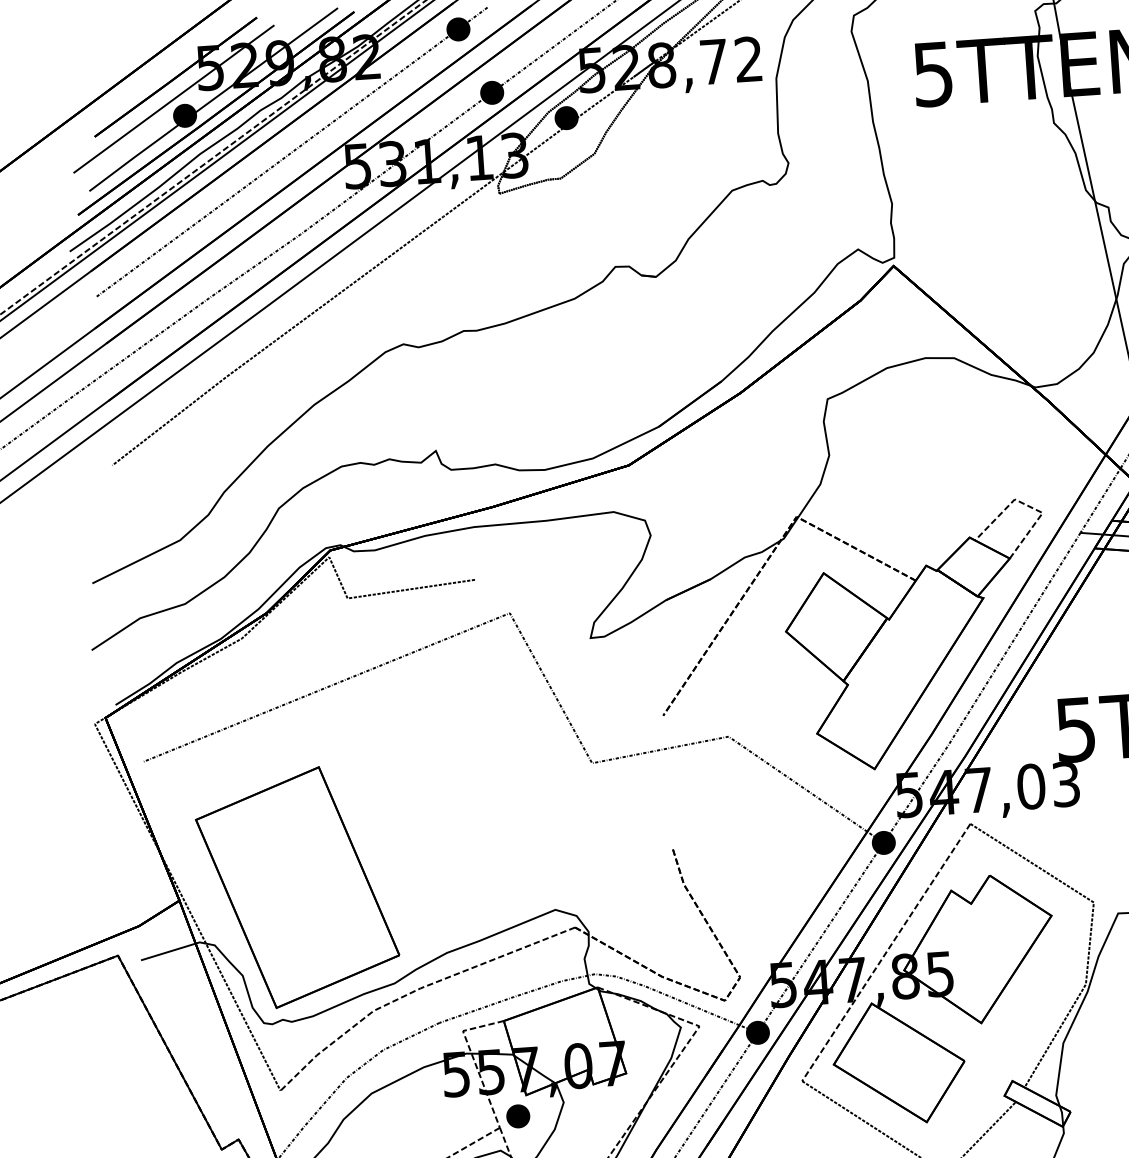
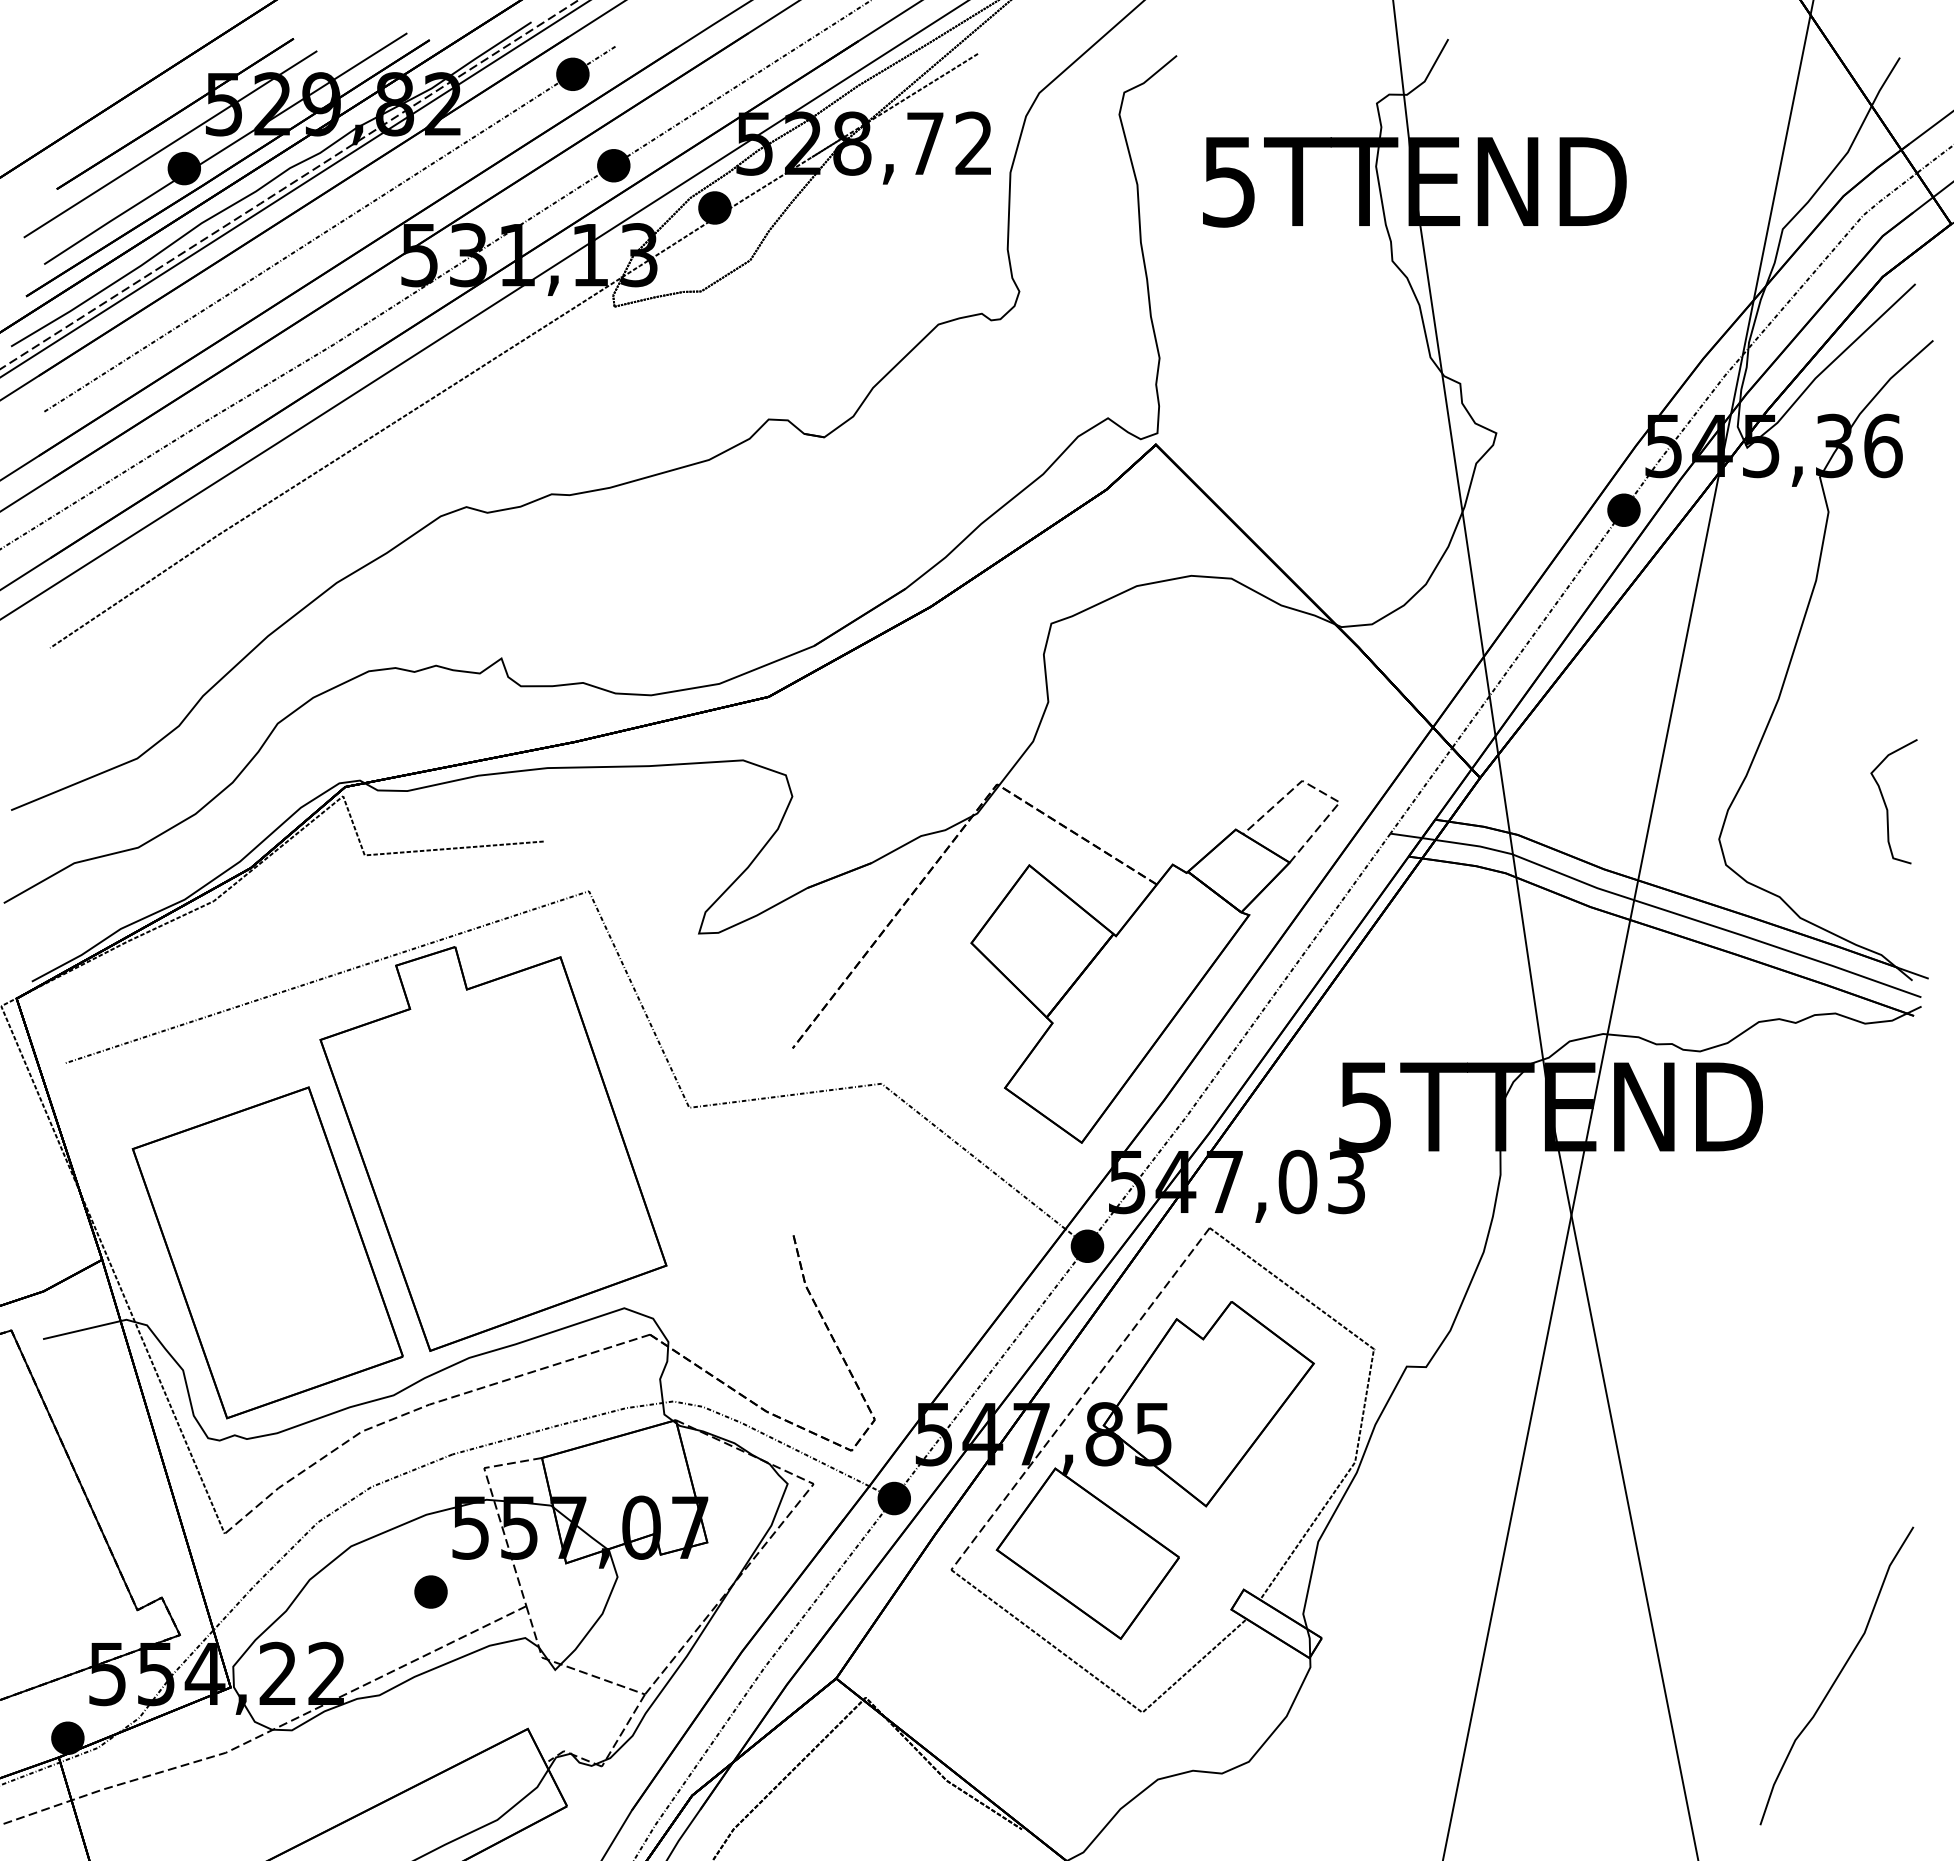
part: (454, 801) -> (493, 1148), added
part: (517, 1116) -> (430, 1591), moved

